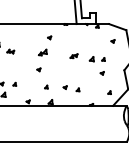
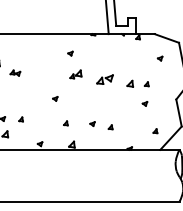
part: (42, 52) -> (75, 74), moved
part: (73, 56) -> (104, 79), size x1.6

